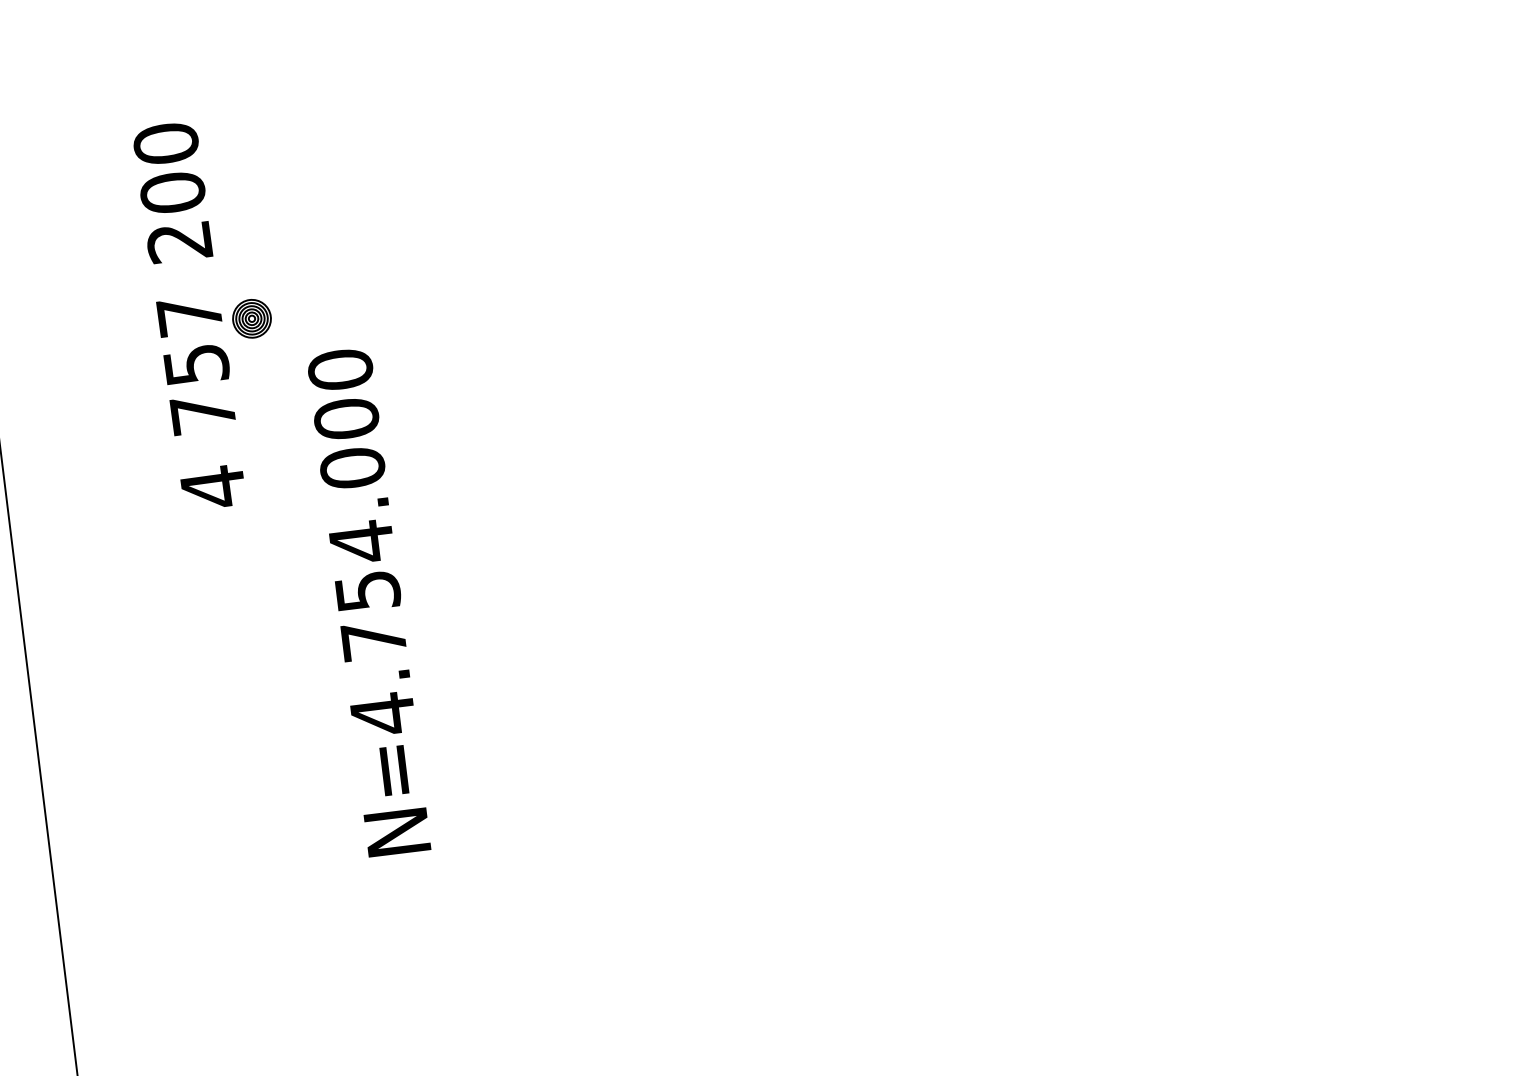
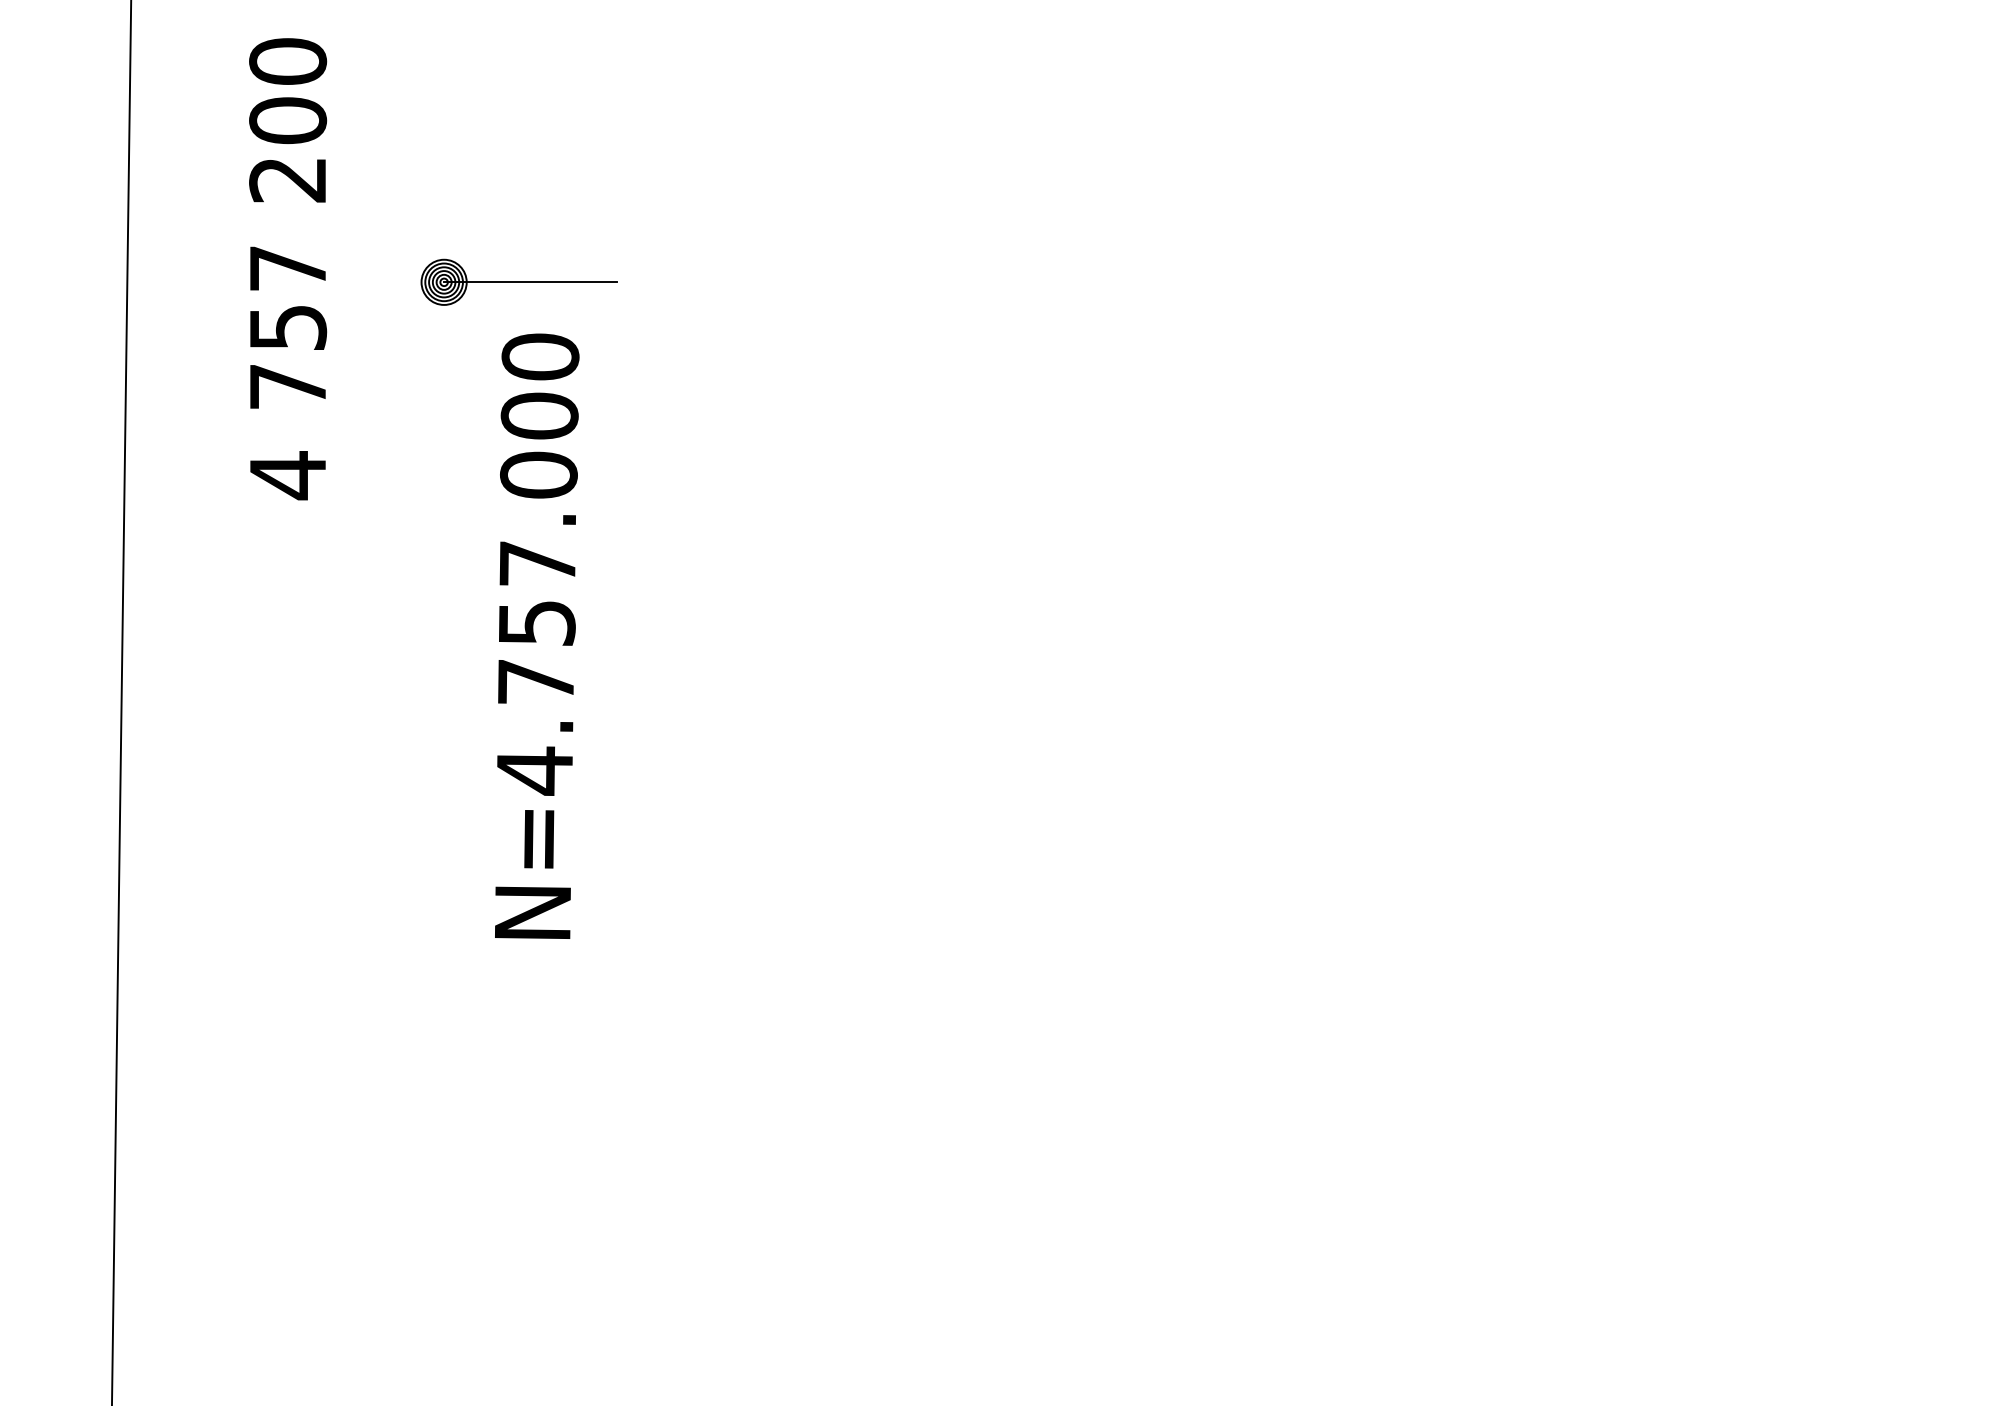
line: (323, 309) -> (530, 282), added
text: (190, 316) -> (288, 269), moved
text: (361, 542) -> (537, 564), N=4.754.000 -> N=4.757.000

